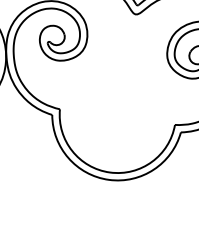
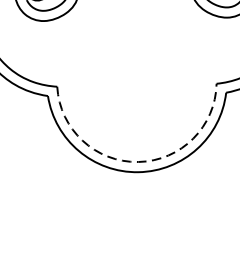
arc: (109, 172) -> (137, 162), solid -> dashed

